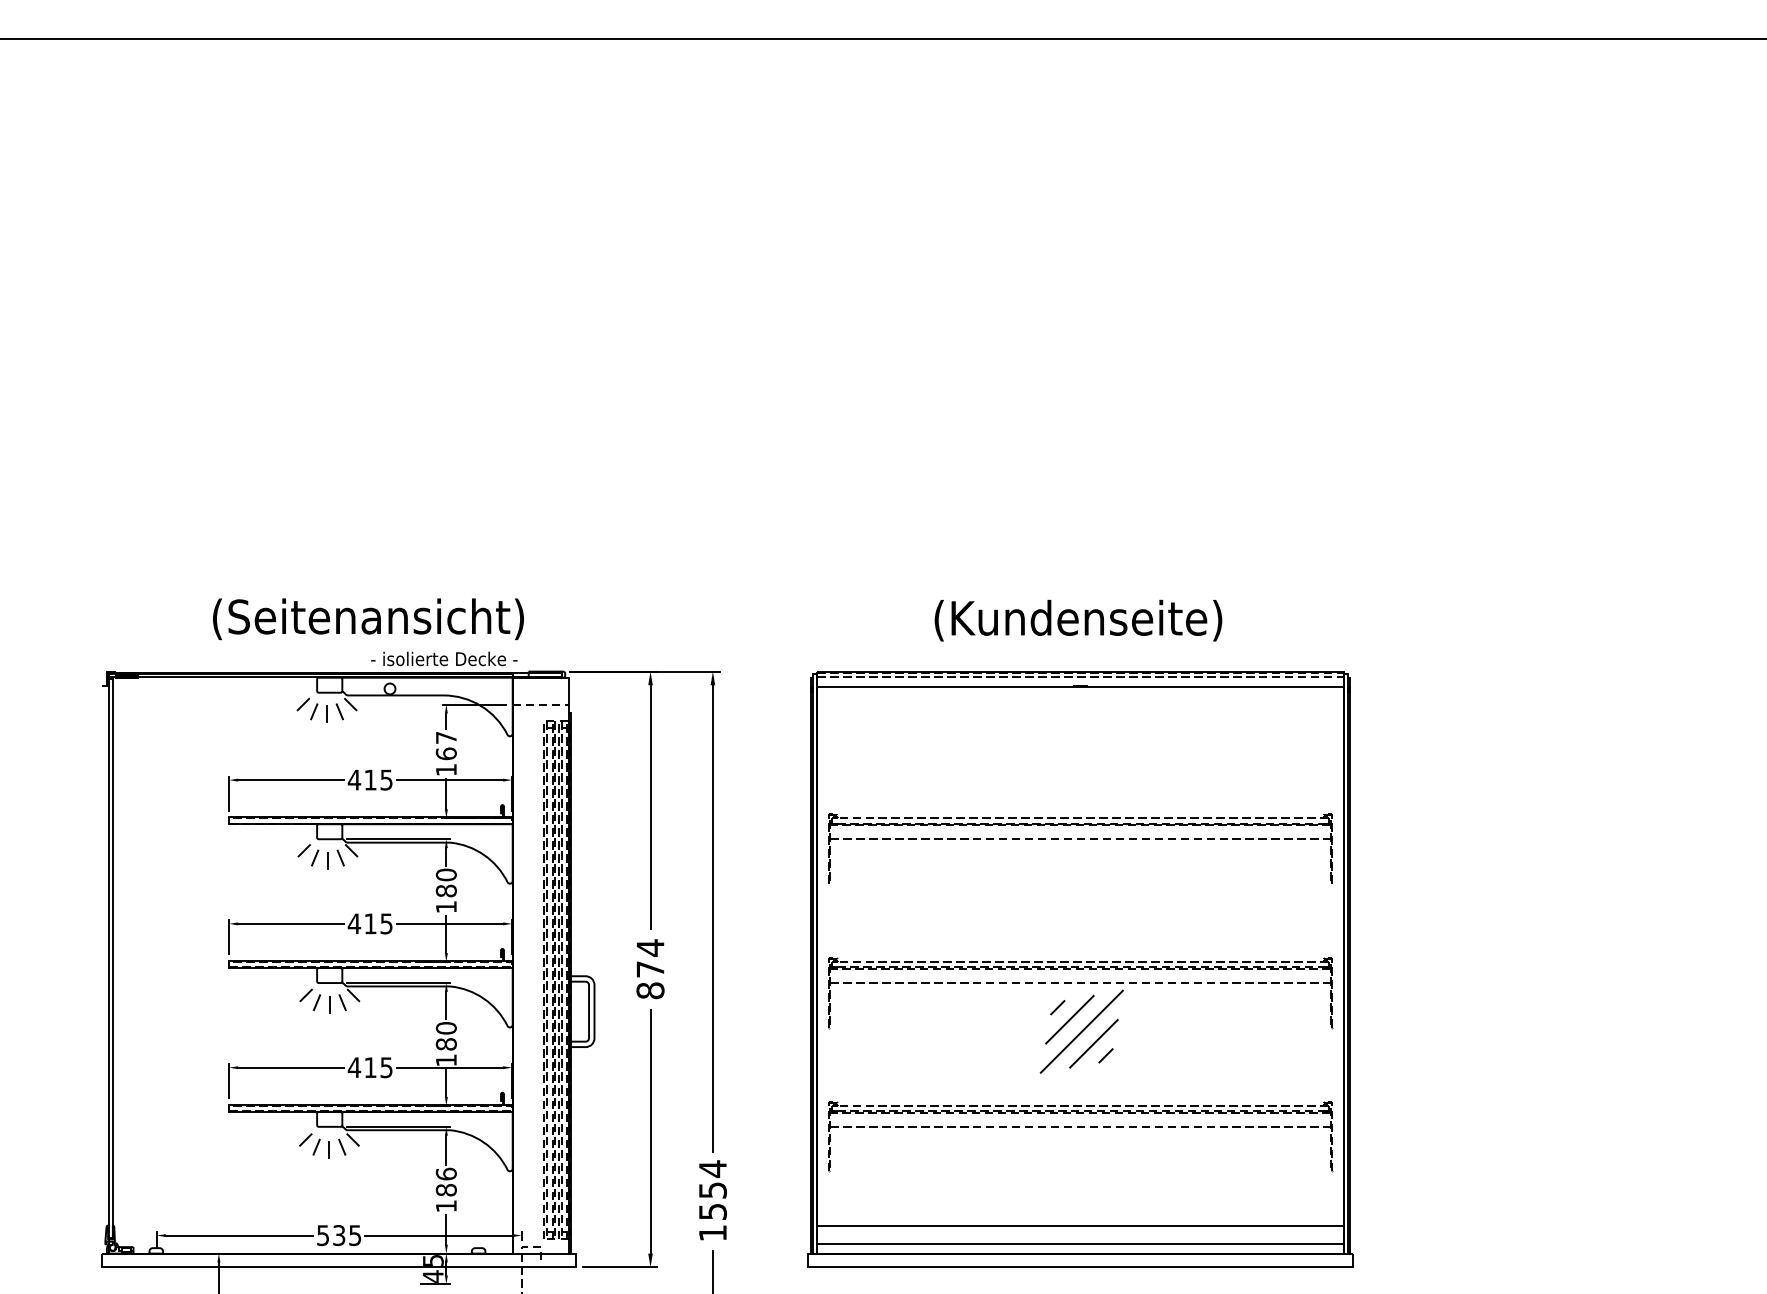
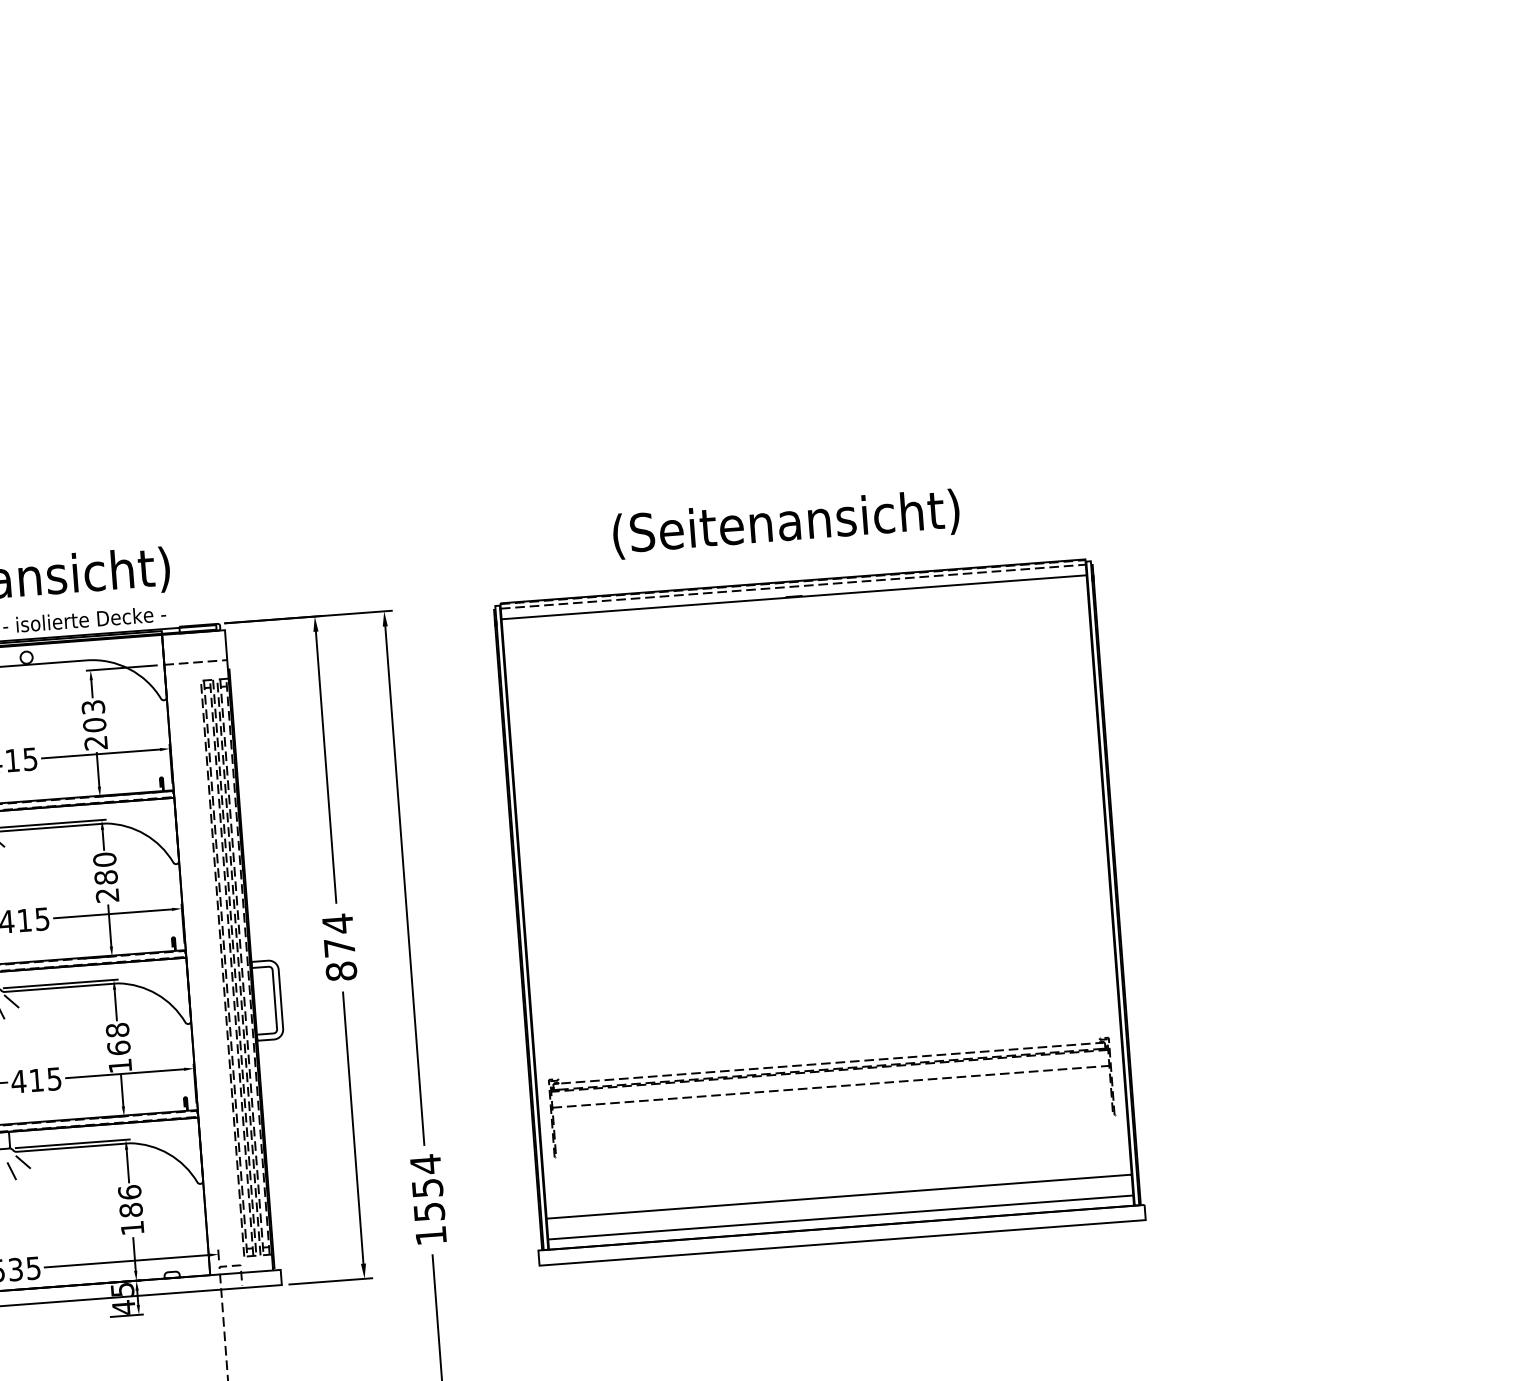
text: (1078, 620) -> (786, 523), (Kundenseite) -> (Seitenansicht)
text: (445, 753) -> (93, 724), 167 -> 203
part: (1080, 839) -> (806, 767), removed
text: (445, 907) -> (106, 896), 180 -> 280
part: (1080, 1015) -> (821, 963), removed
text: (445, 1036) -> (117, 1039), 180 -> 168

